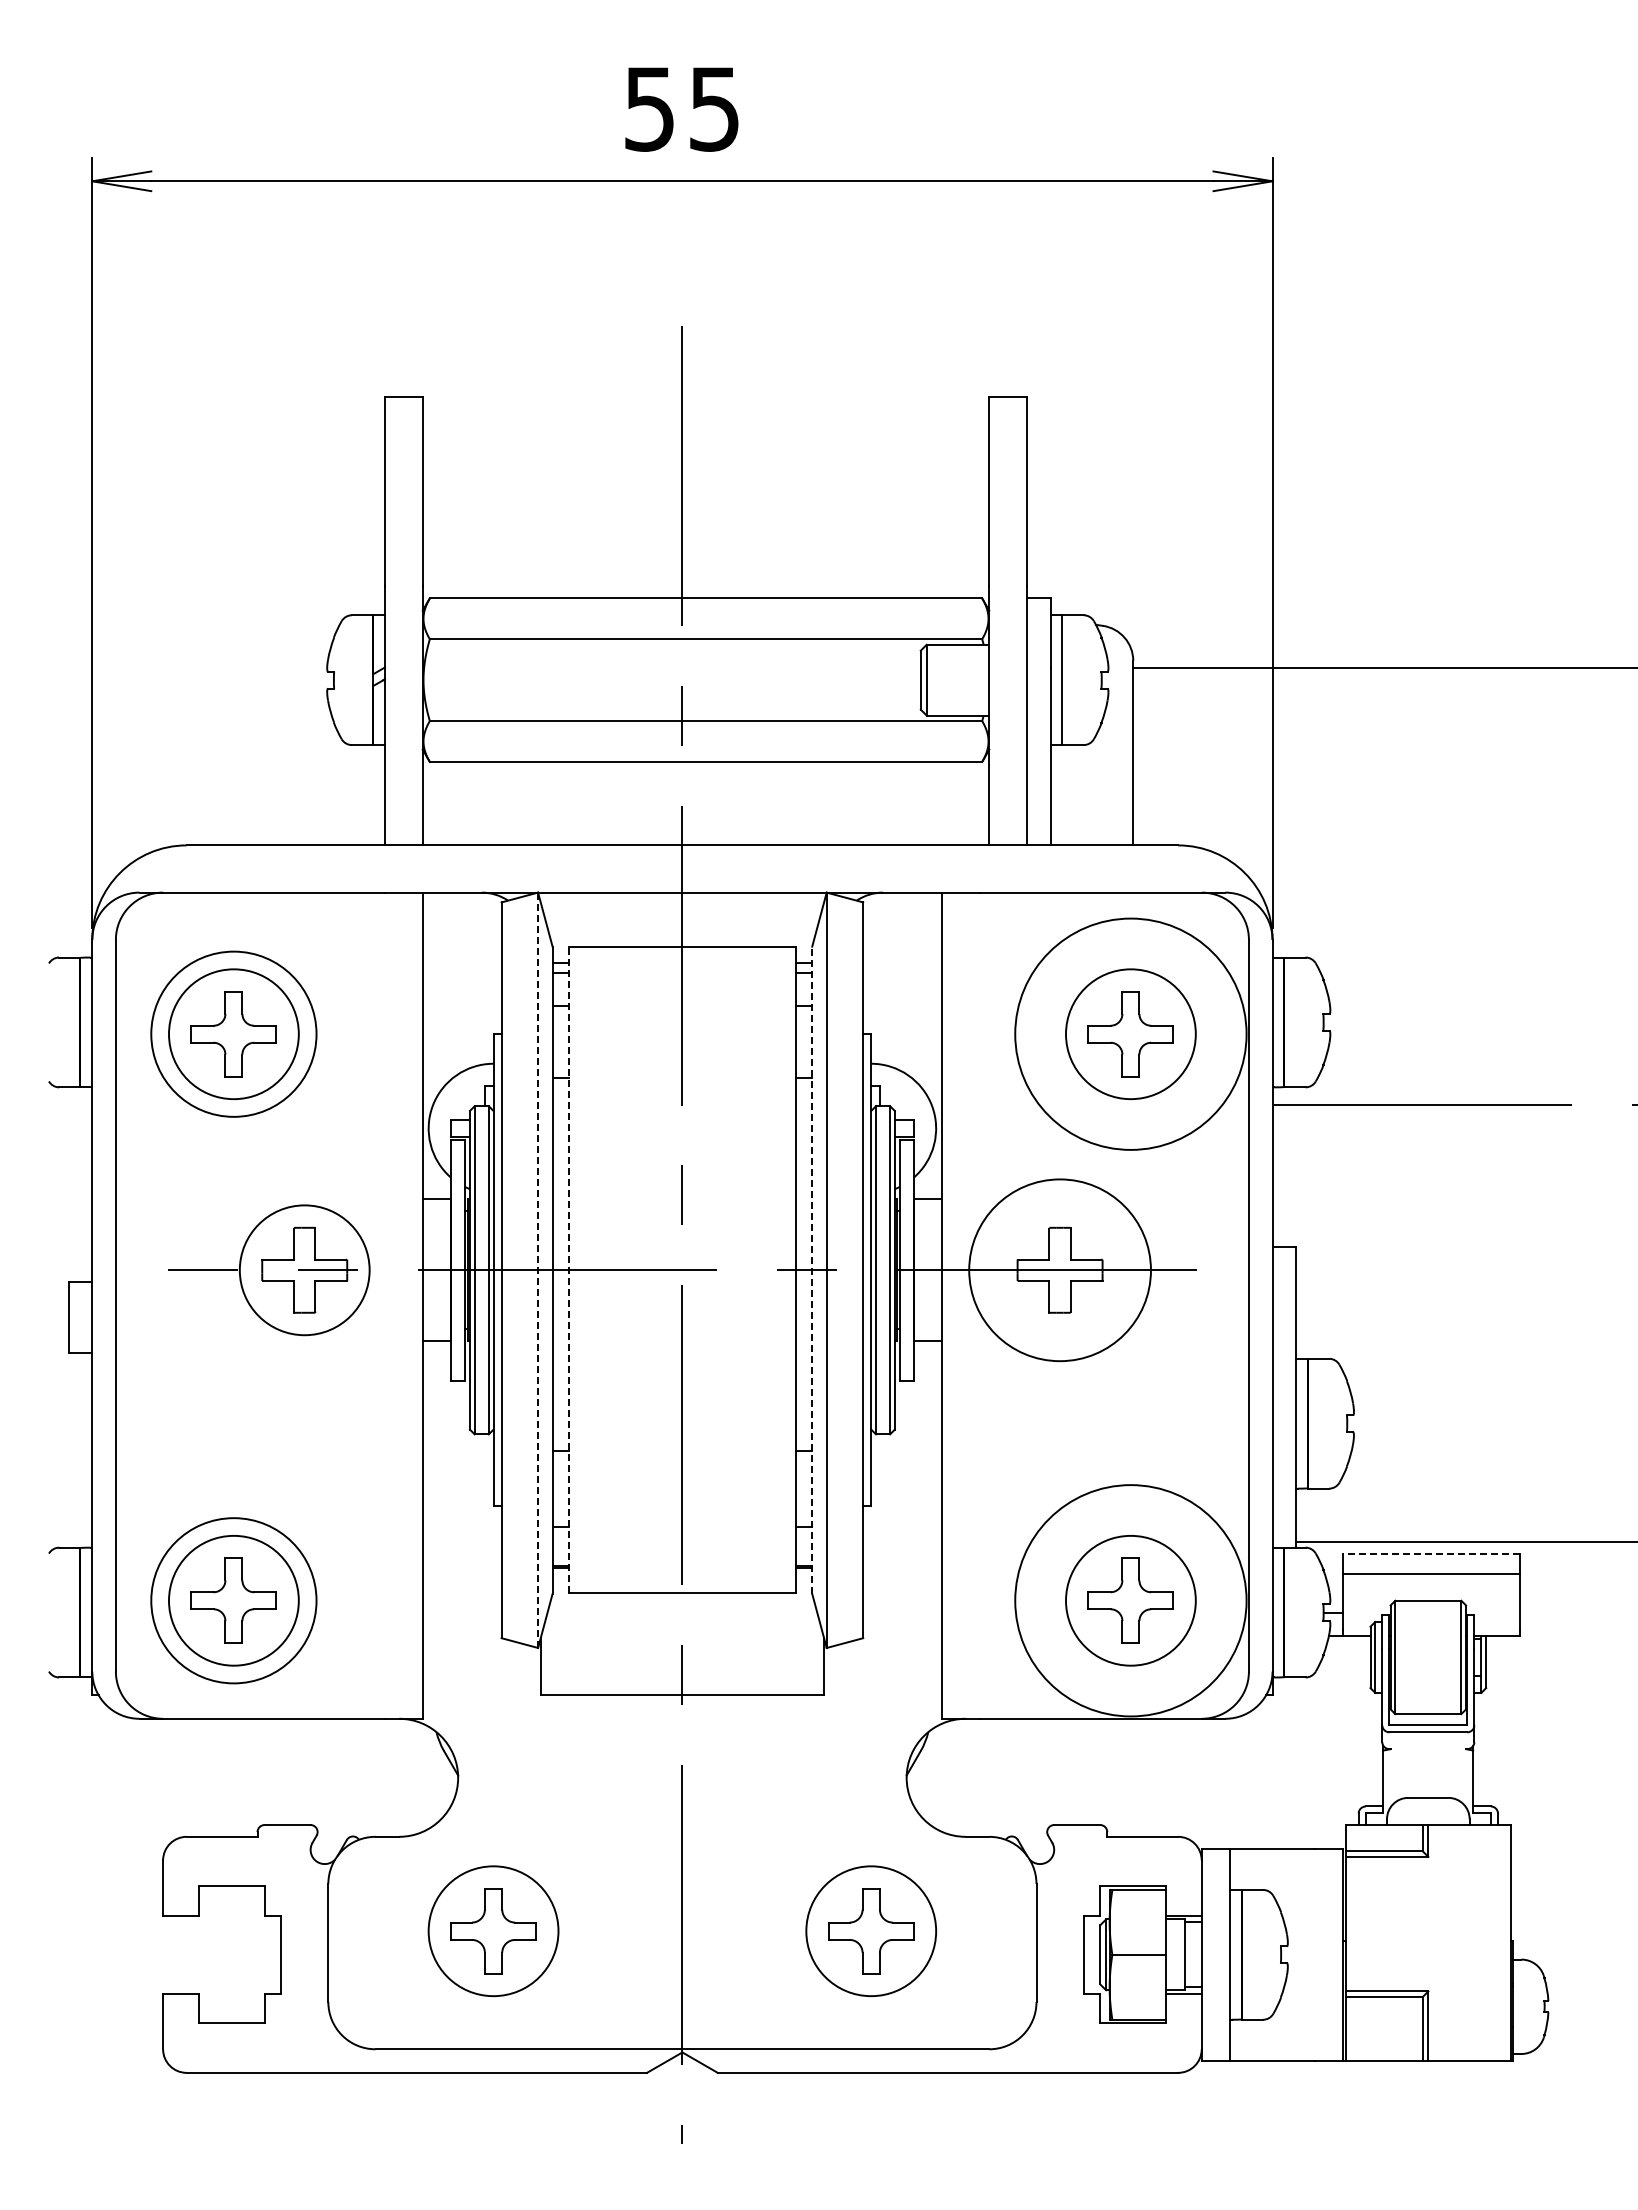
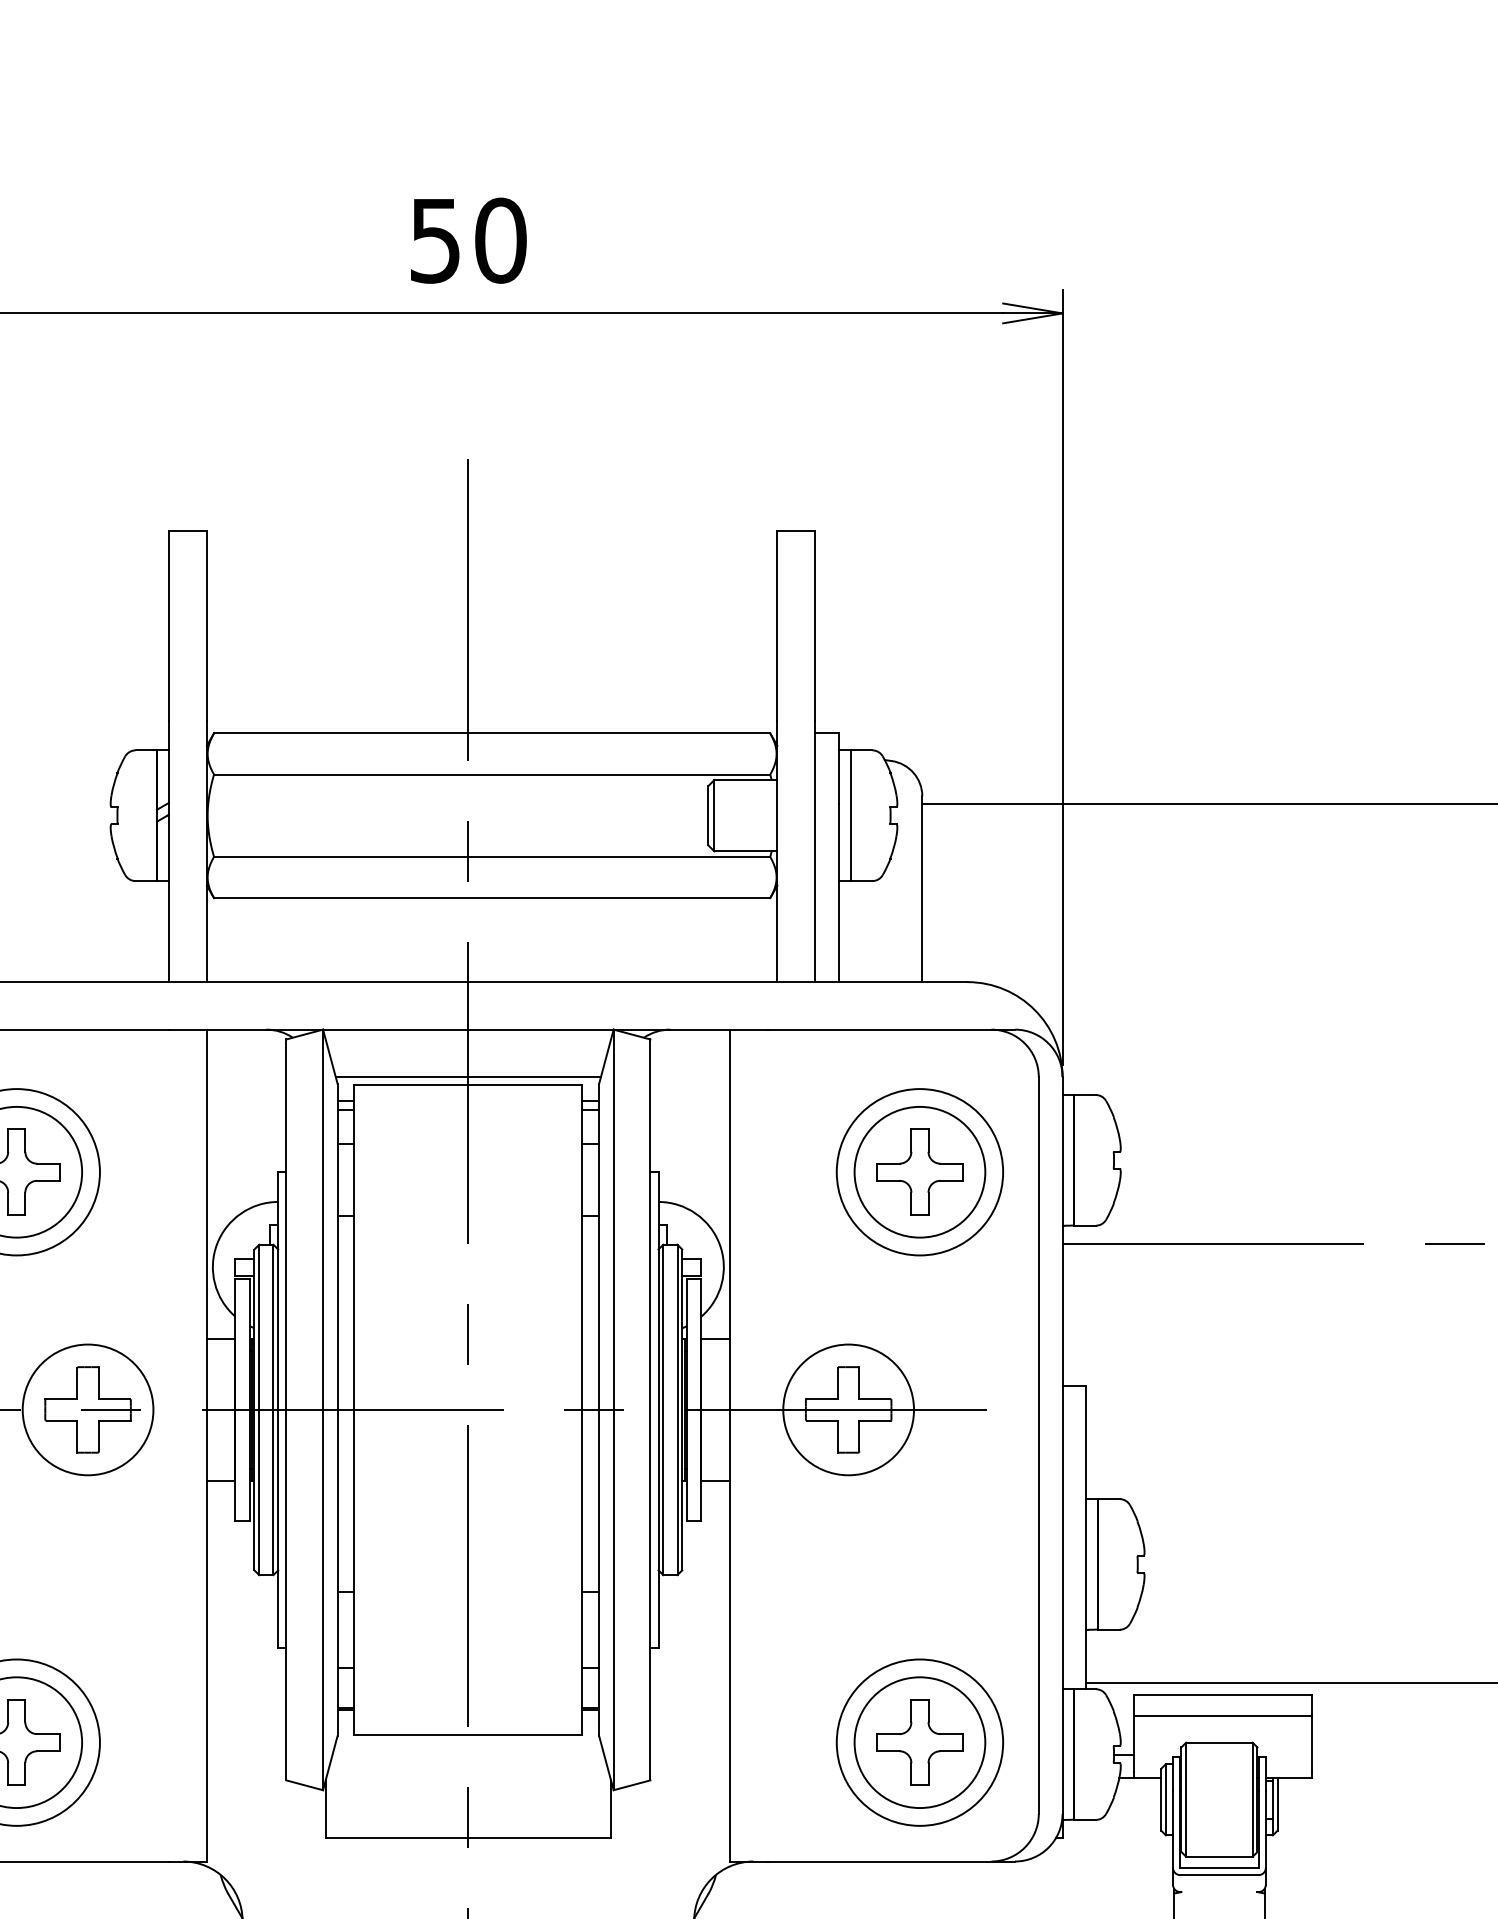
text: (714, 108) -> (500, 240), 55 -> 50
line: (682, 939) -> (468, 1076), added
circle: (1130, 1033) -> (919, 1171), size x0.71
line: (538, 1270) -> (323, 1410), dashed -> solid
line: (569, 1270) -> (354, 1410), dashed -> solid
line: (812, 1270) -> (599, 1410), dashed -> solid
circle: (1060, 1270) -> (849, 1410), size x0.71
line: (1431, 1553) -> (1222, 1695), dashed -> solid
circle: (1130, 1600) -> (919, 1742), size x0.71

